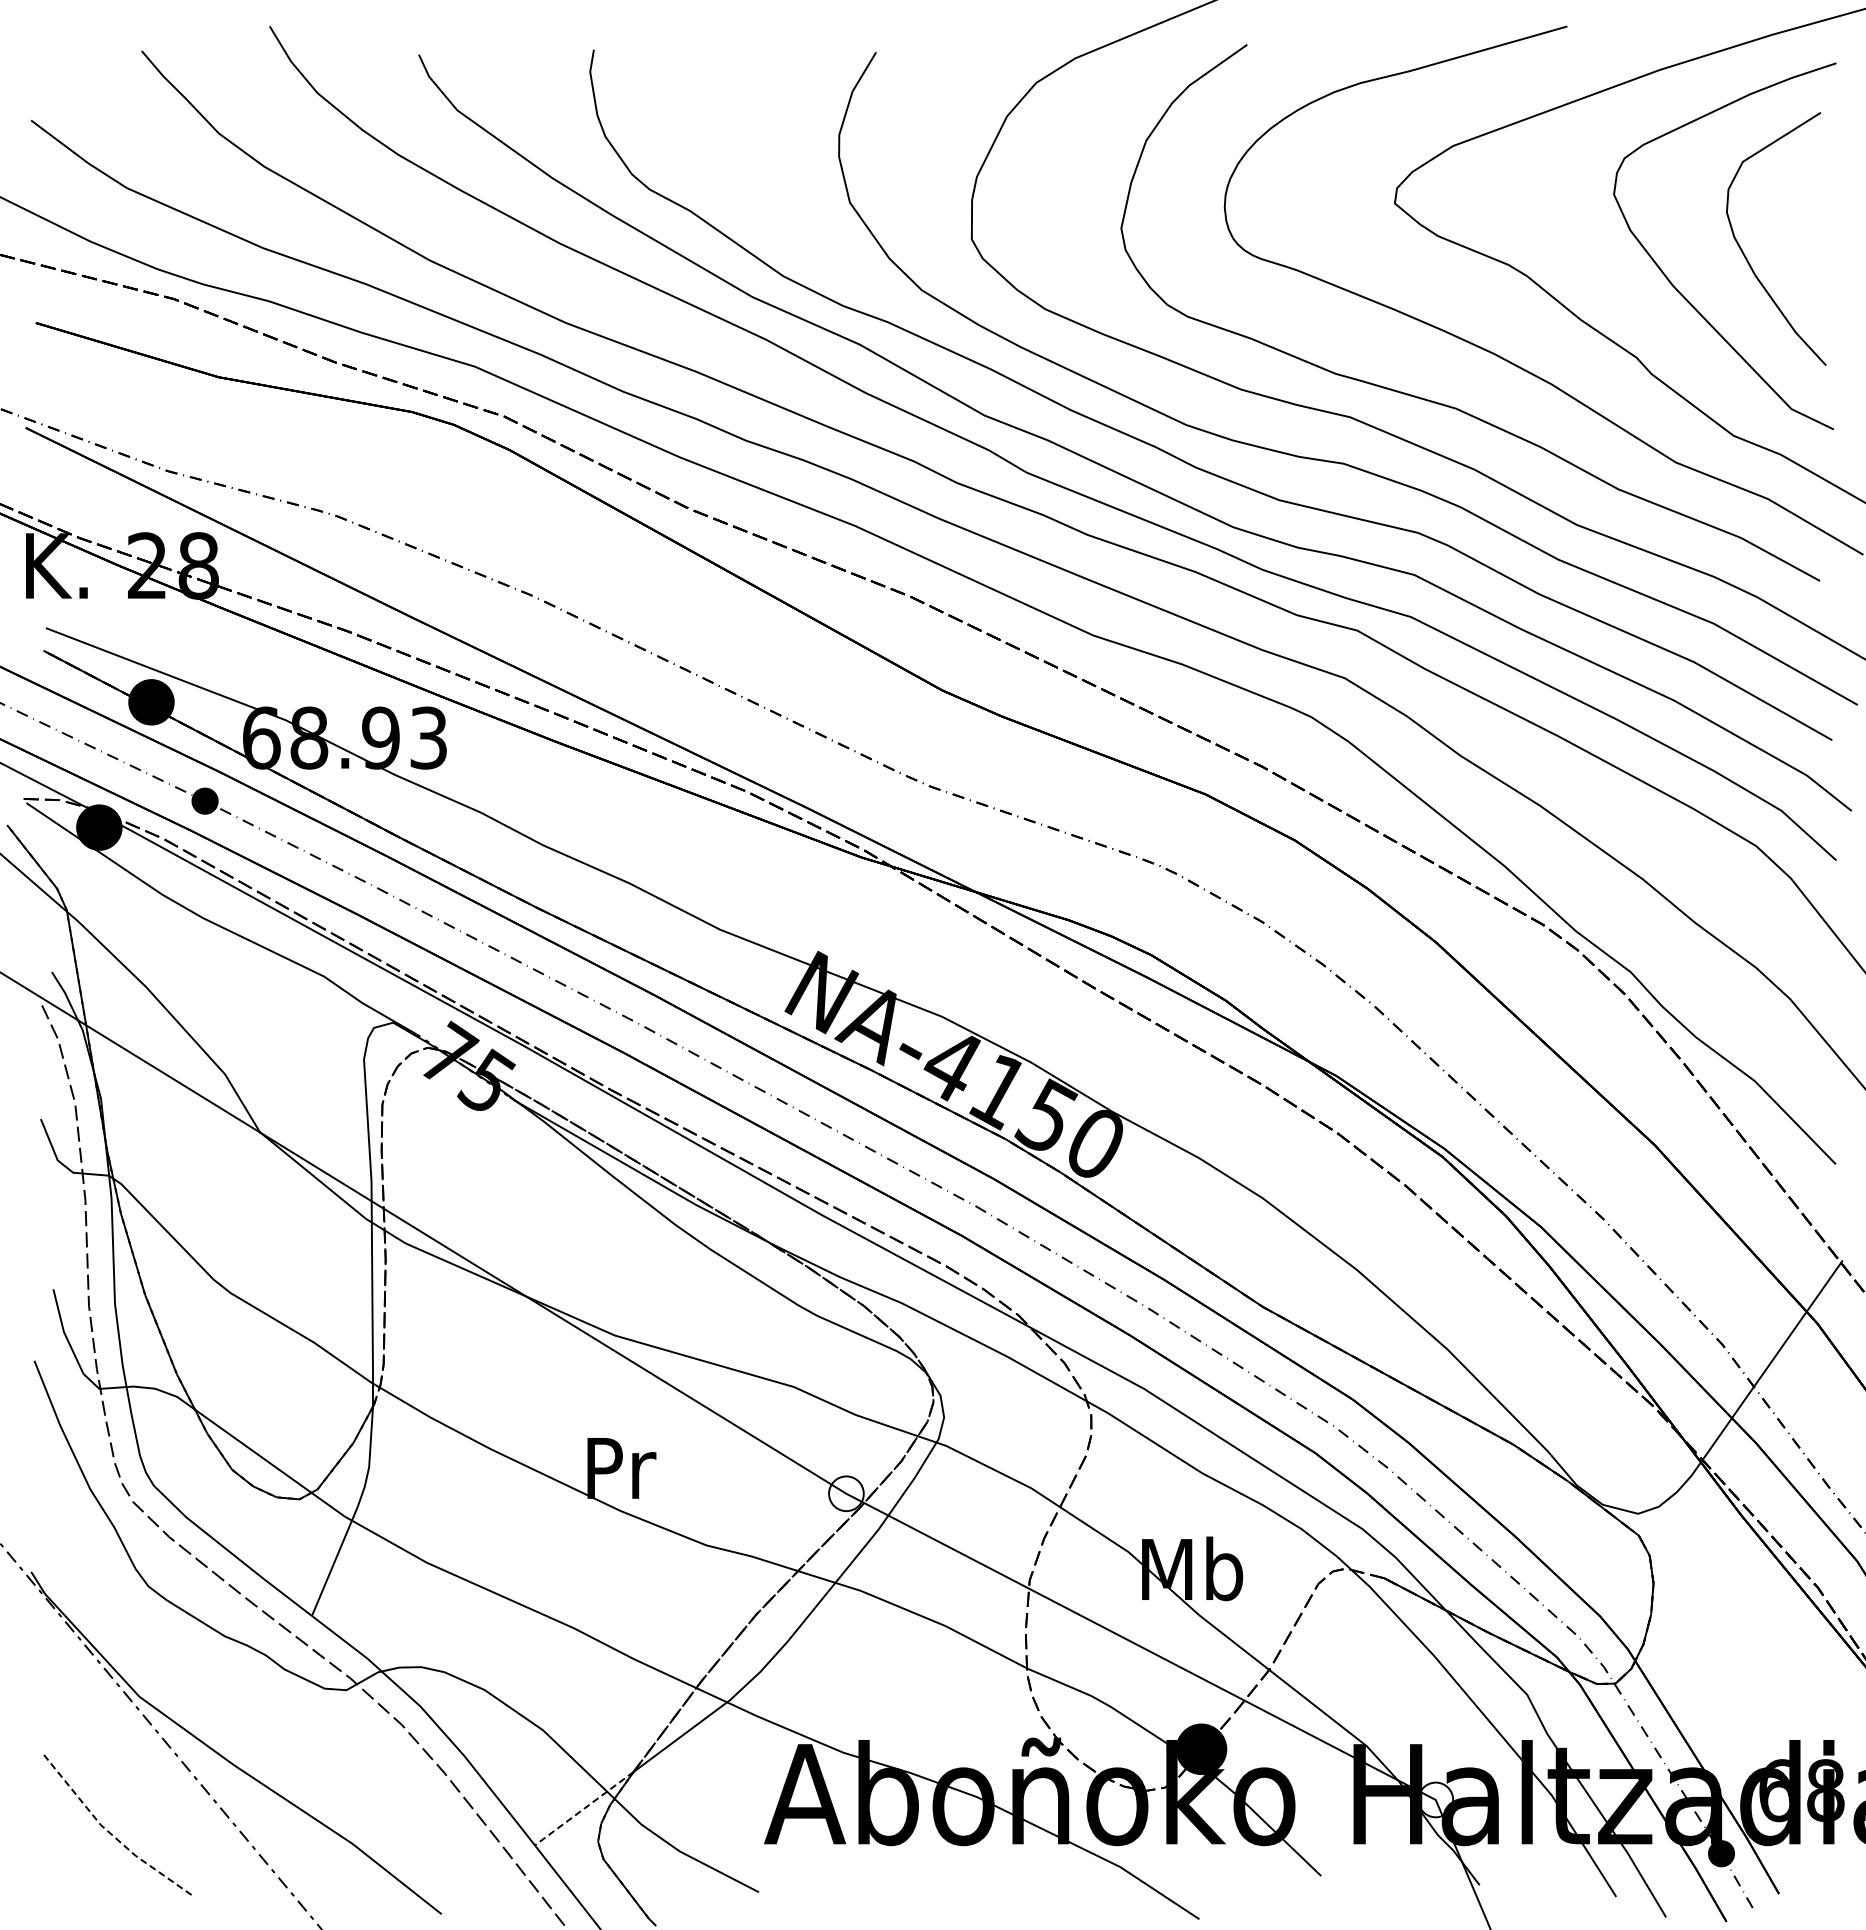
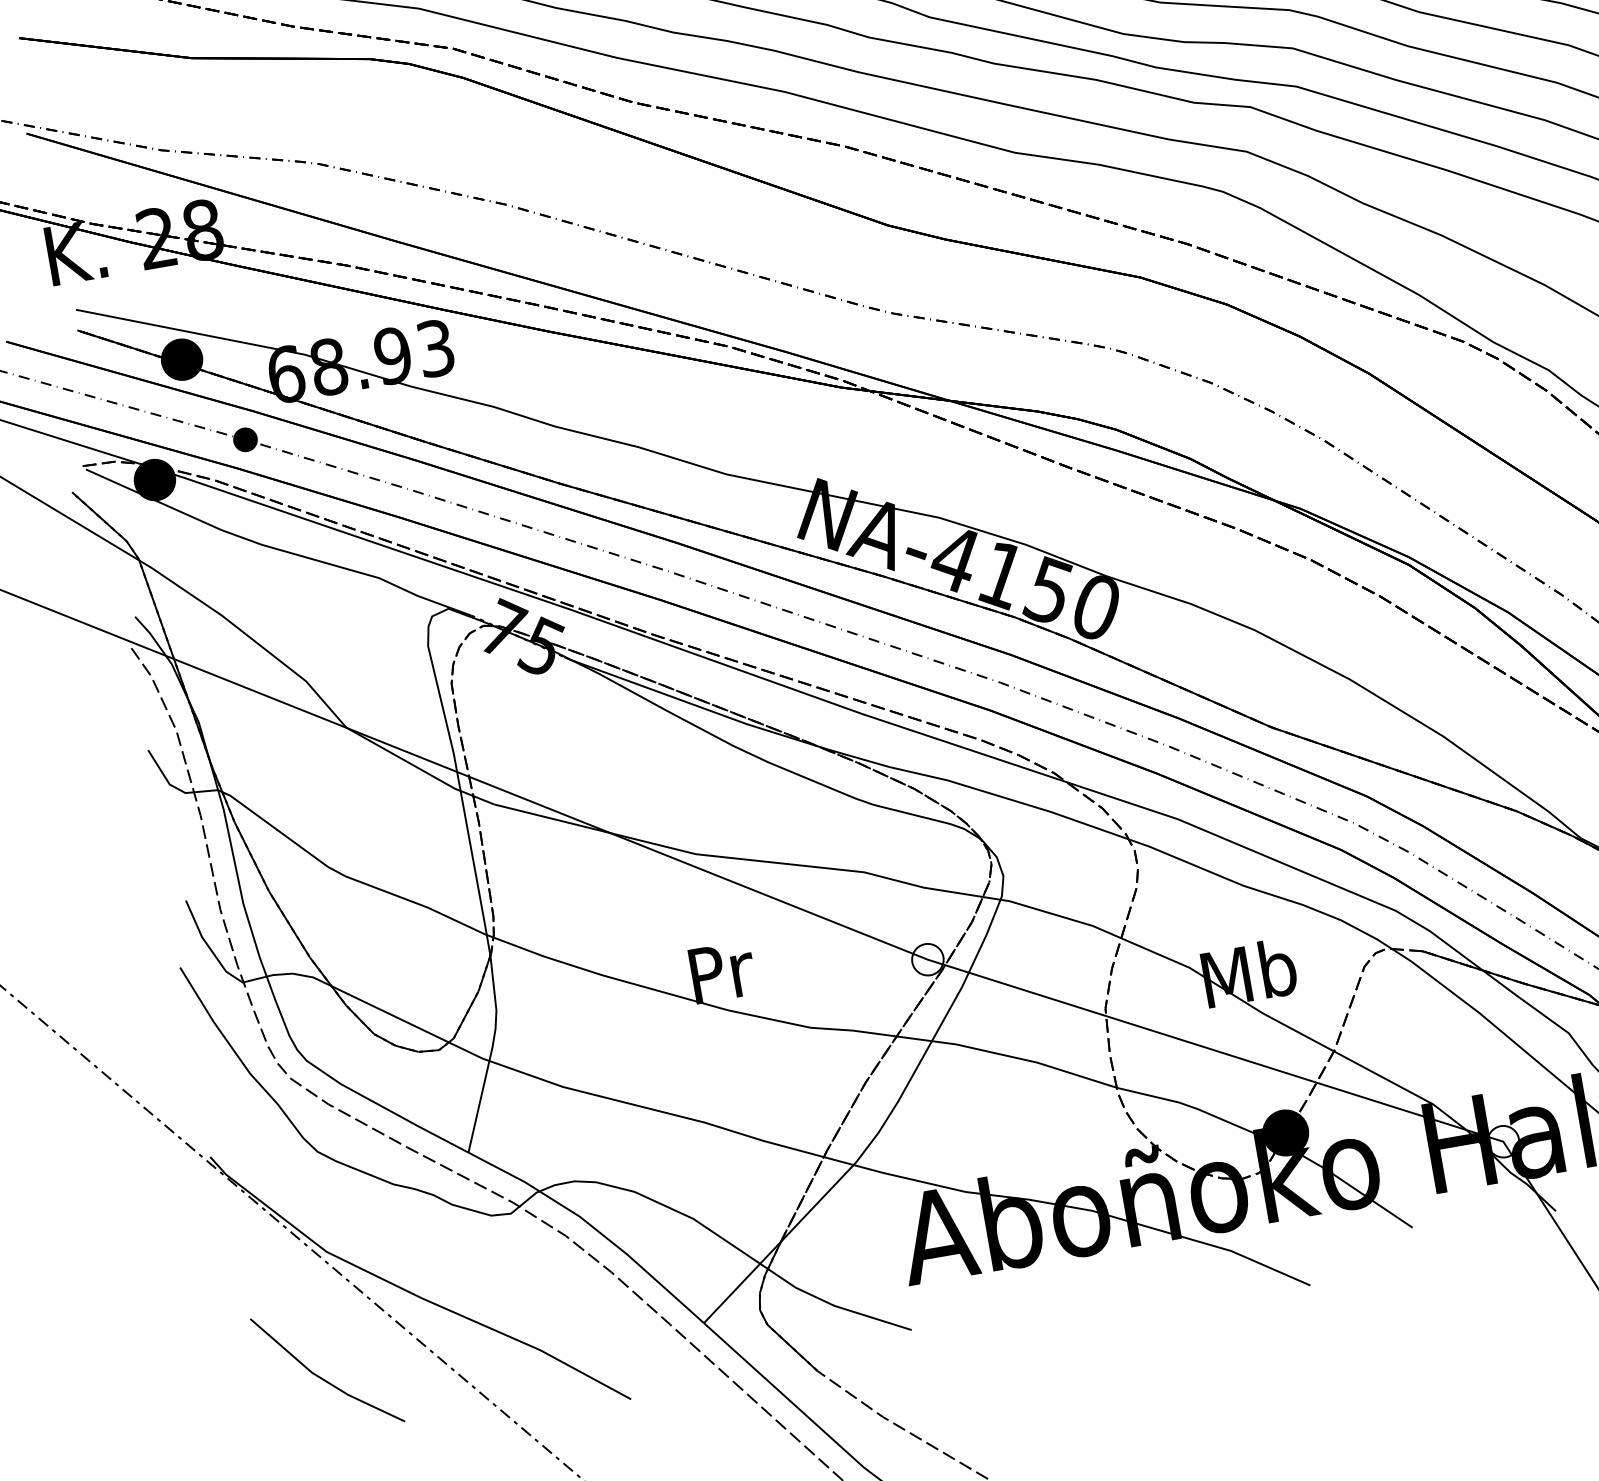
line: (584, 1808) -> (742, 1282), dashed -> solid
line: (110, 1833) -> (322, 1378), dashed -> solid

